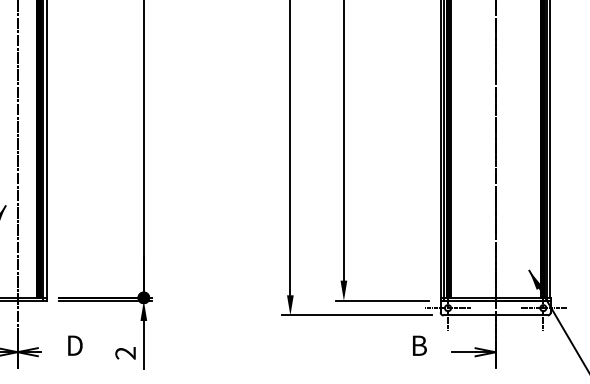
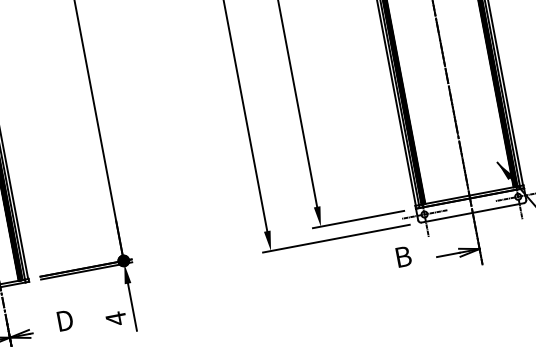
text: (125, 353) -> (116, 318), 2 -> 4

